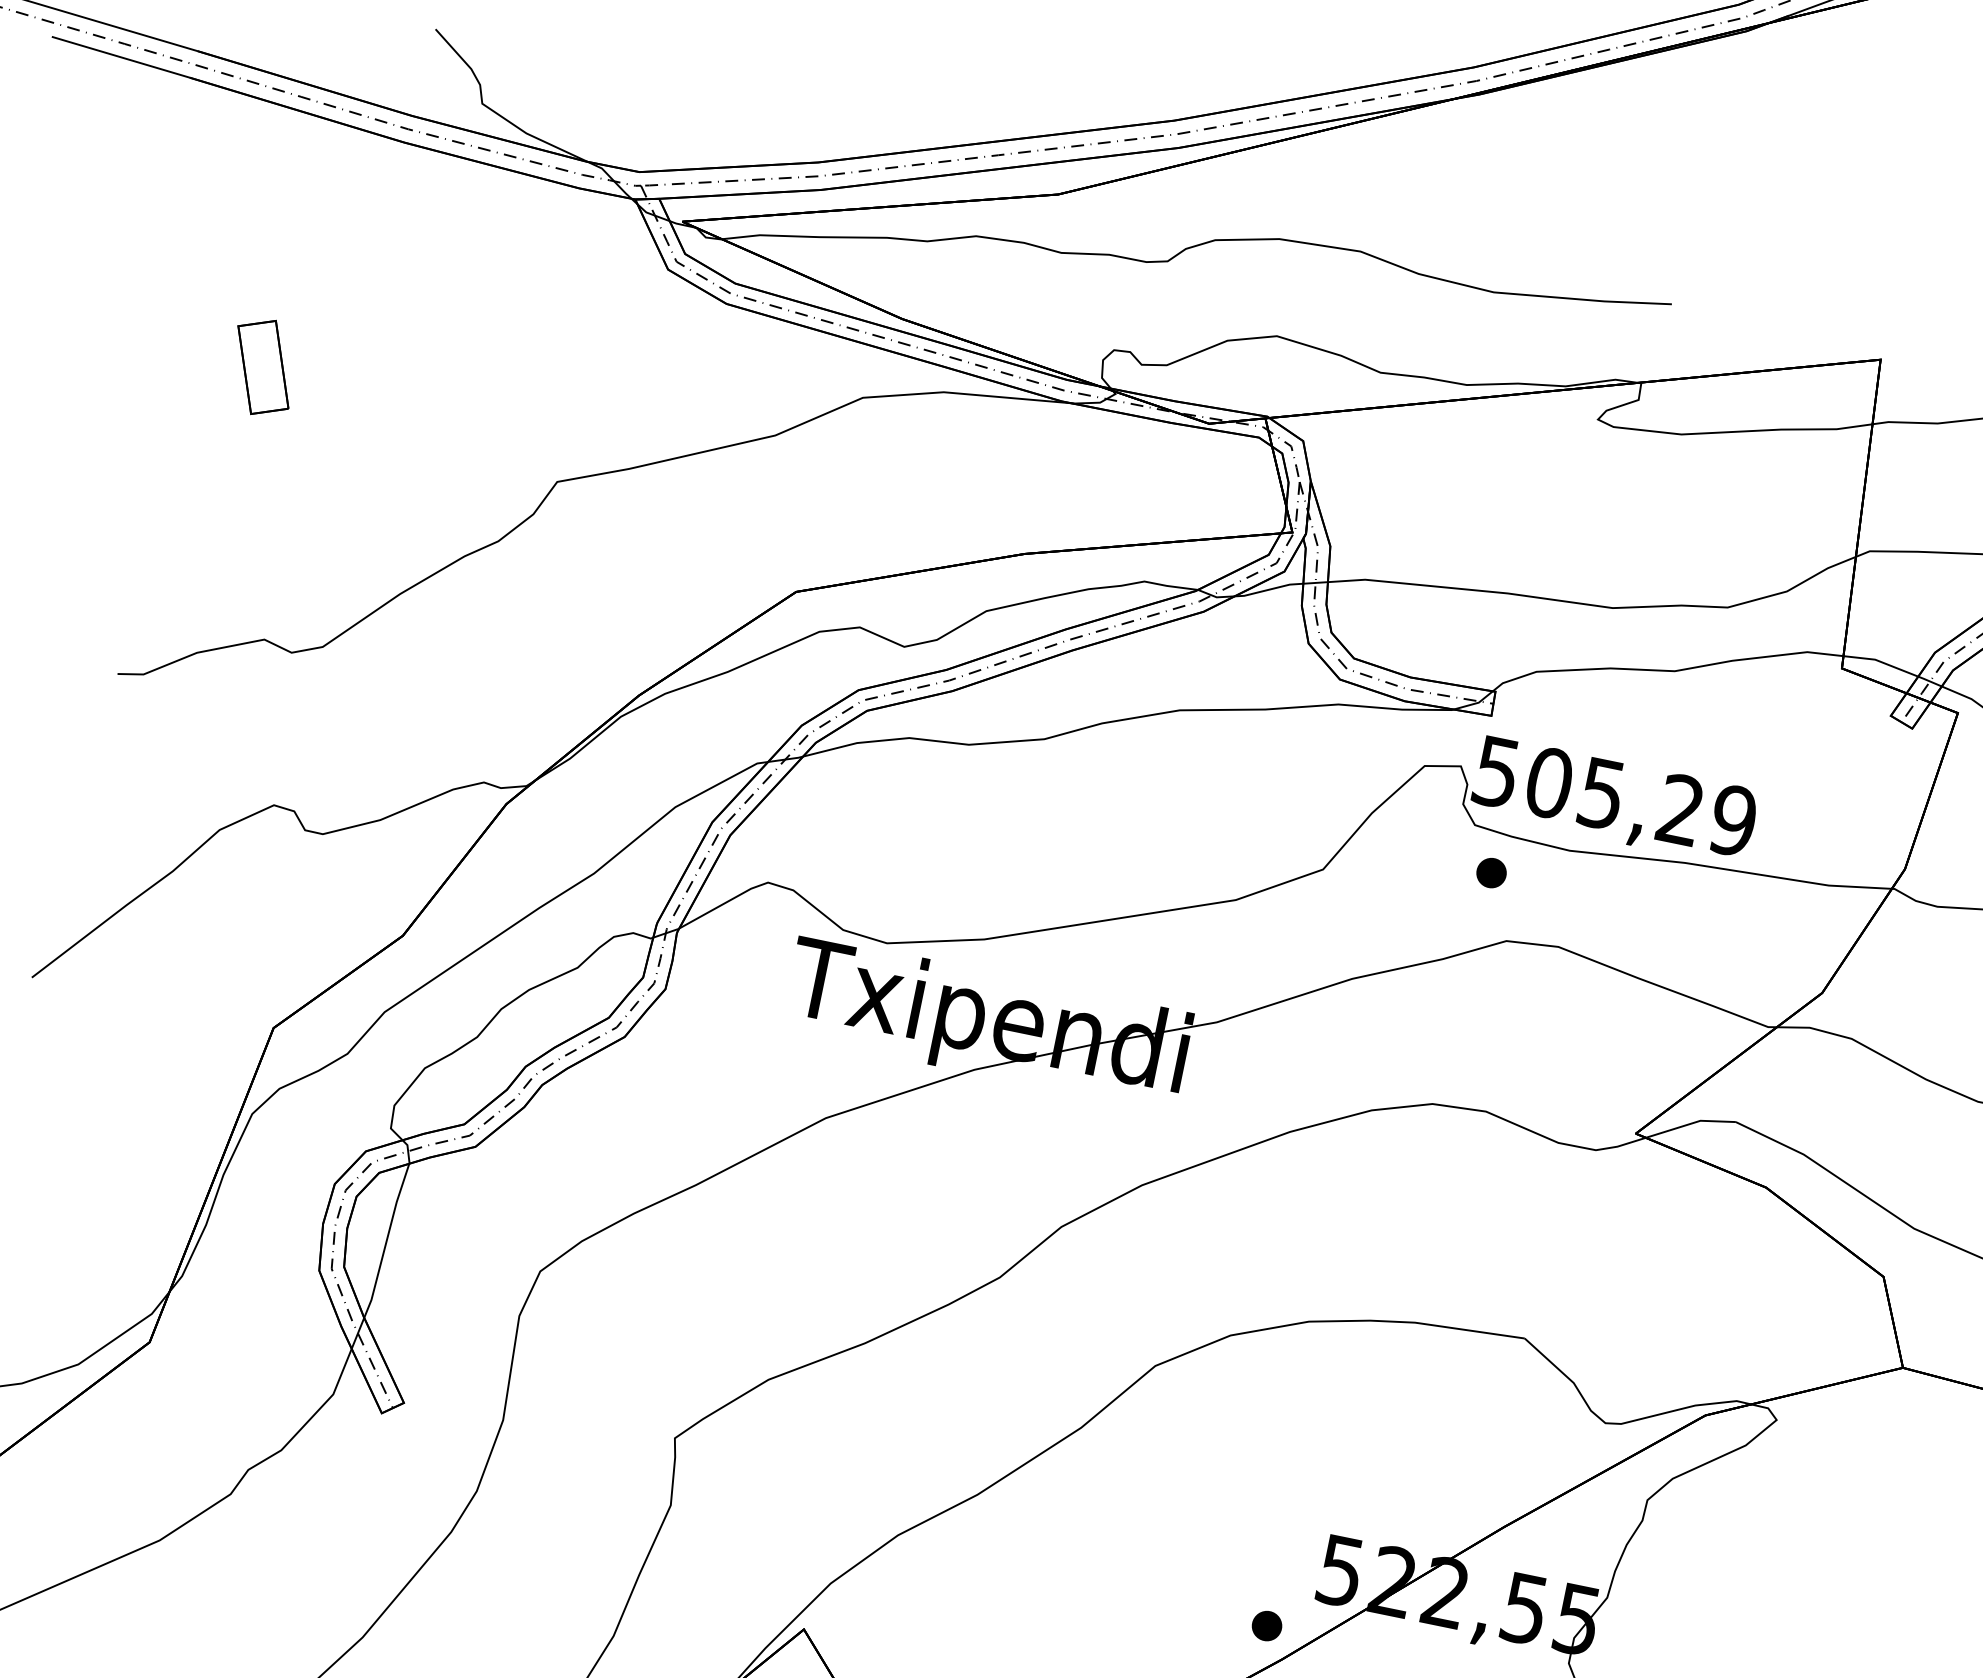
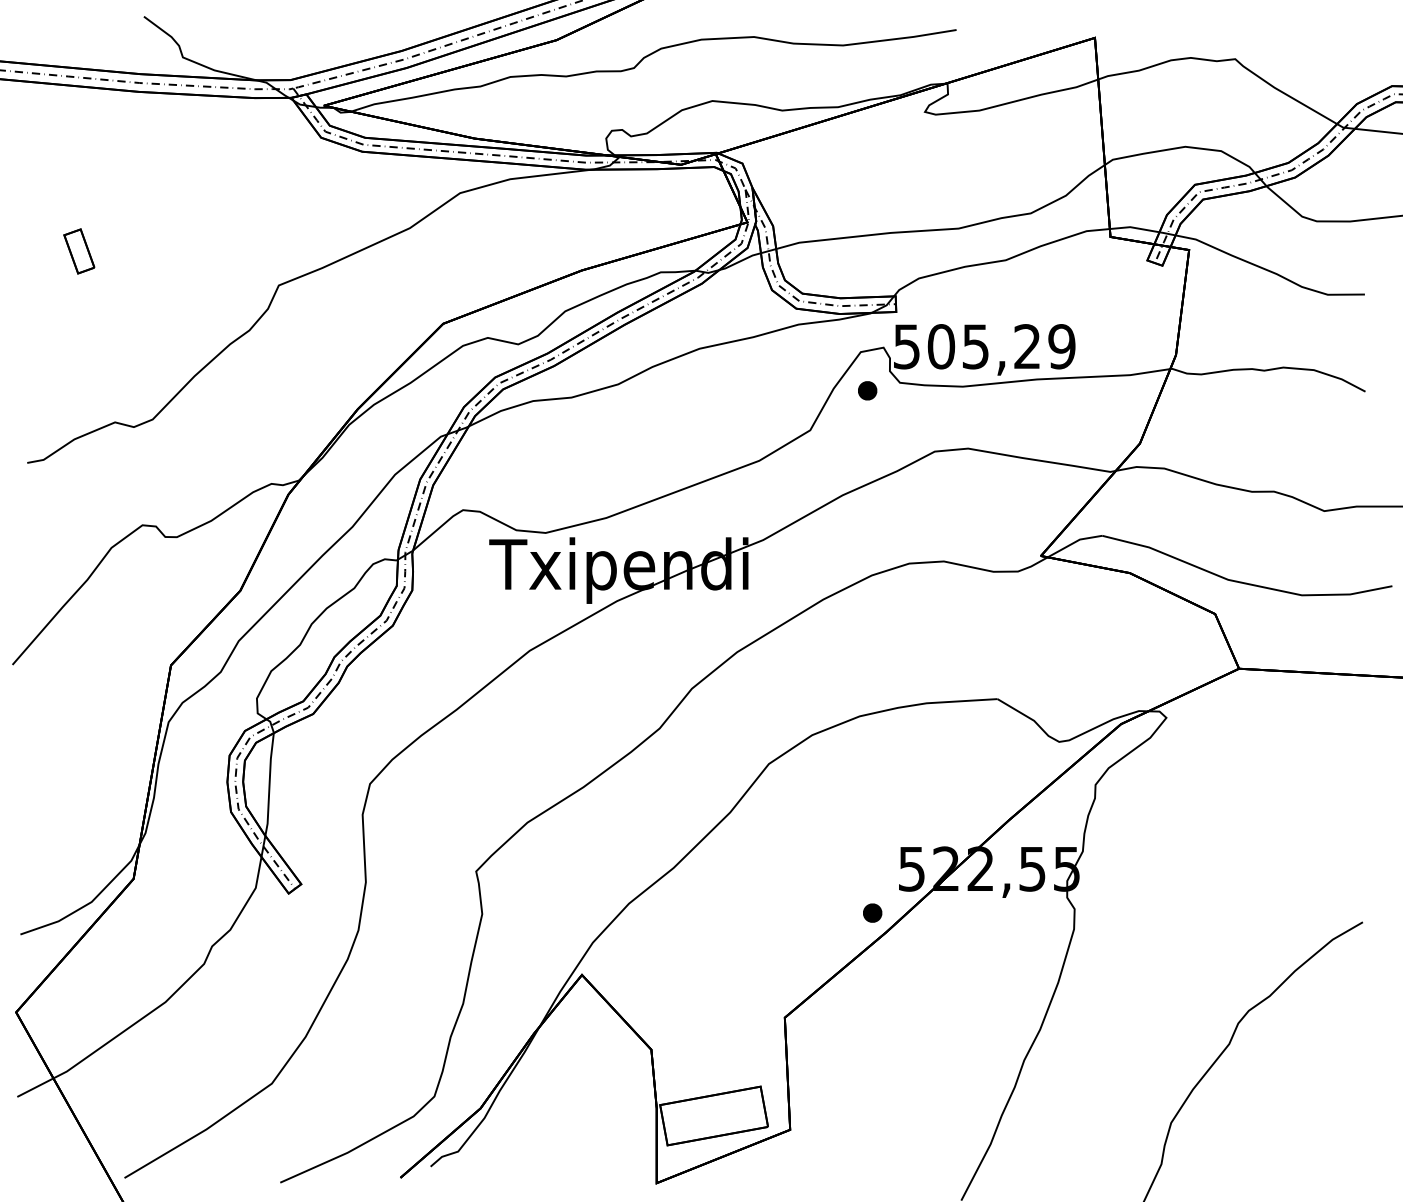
part: (263, 367) -> (79, 251), size x0.71
part: (1491, 872) -> (867, 390), moved

